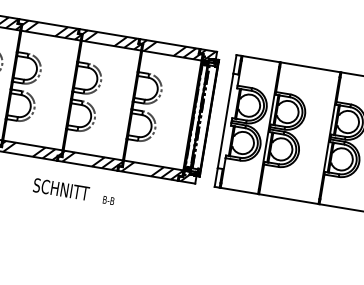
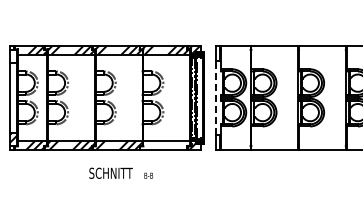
line: (225, 120) -> (216, 97), solid -> dashed
hatch: (152, 170) -> (166, 145), removed
text: (74, 190) -> (121, 172), moved

